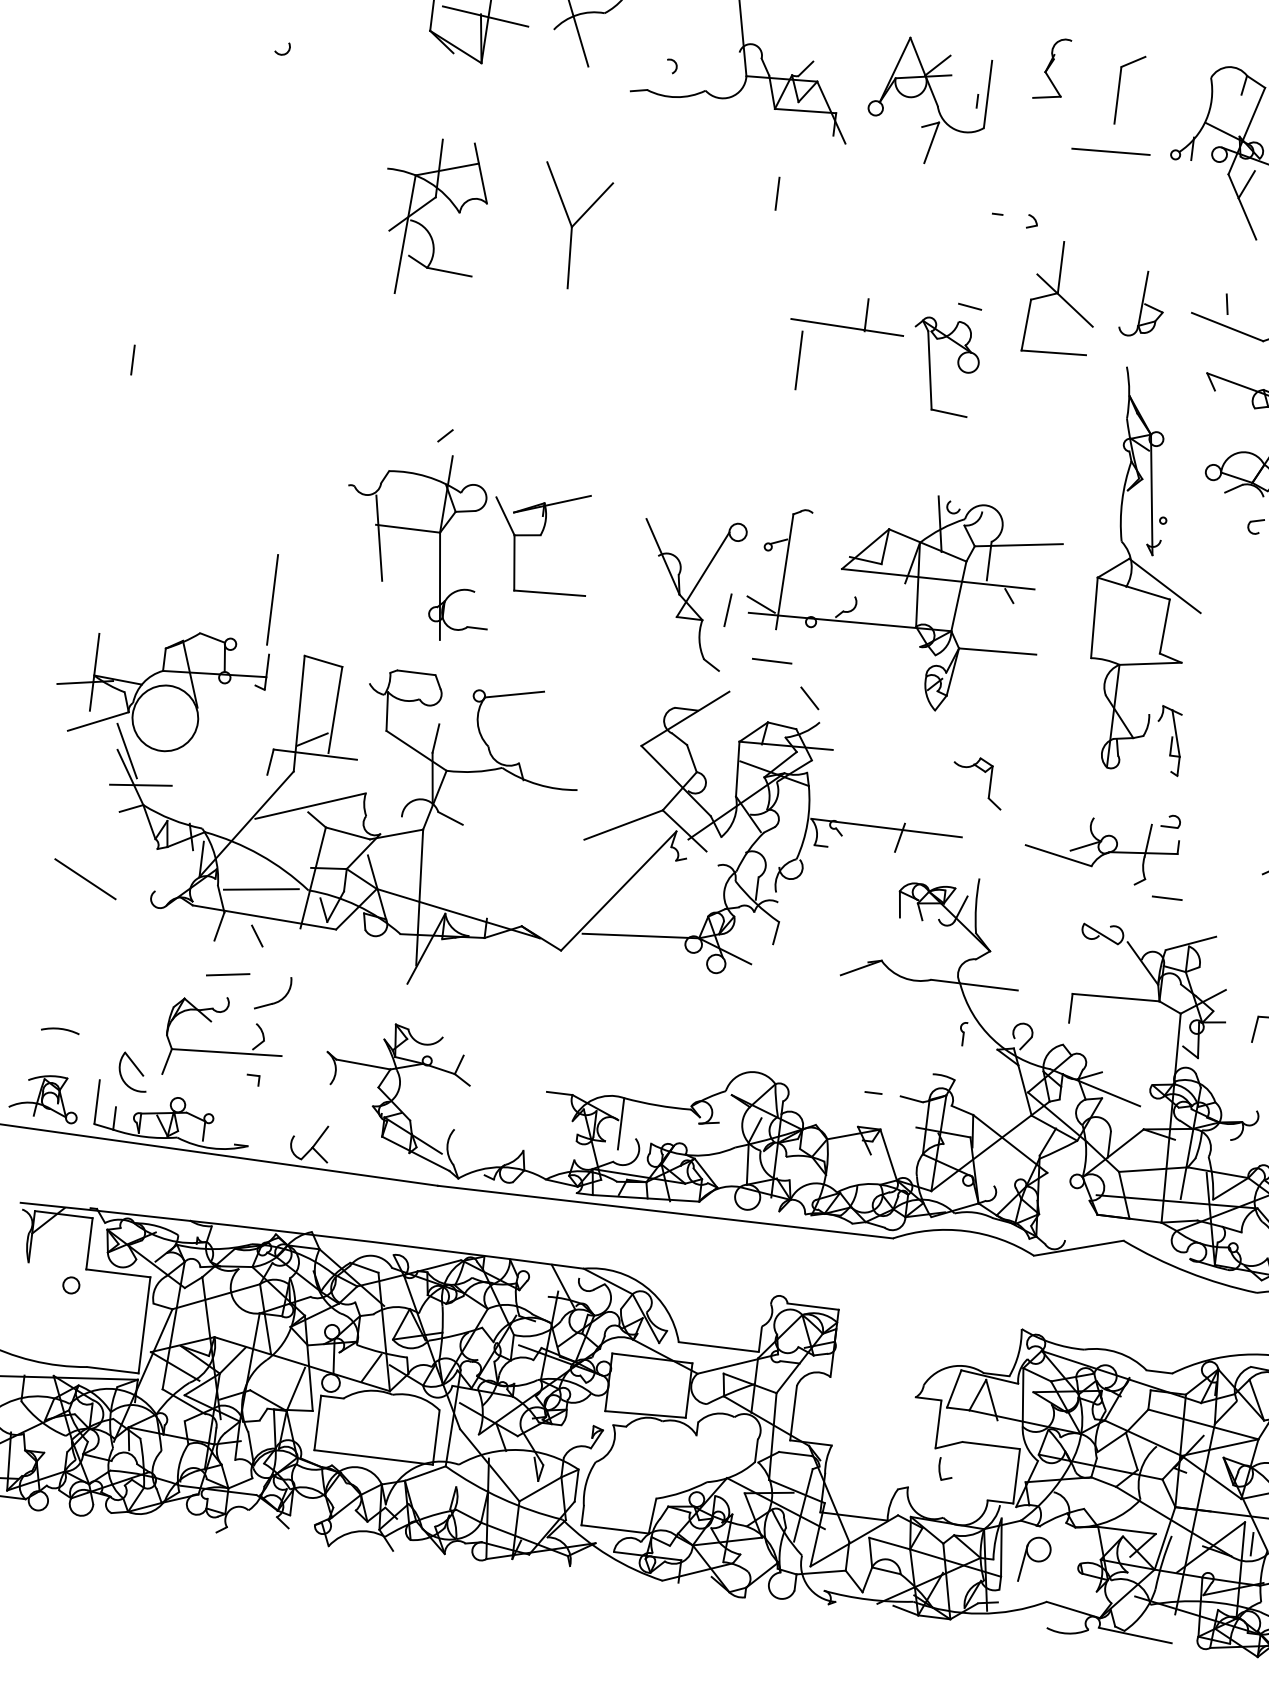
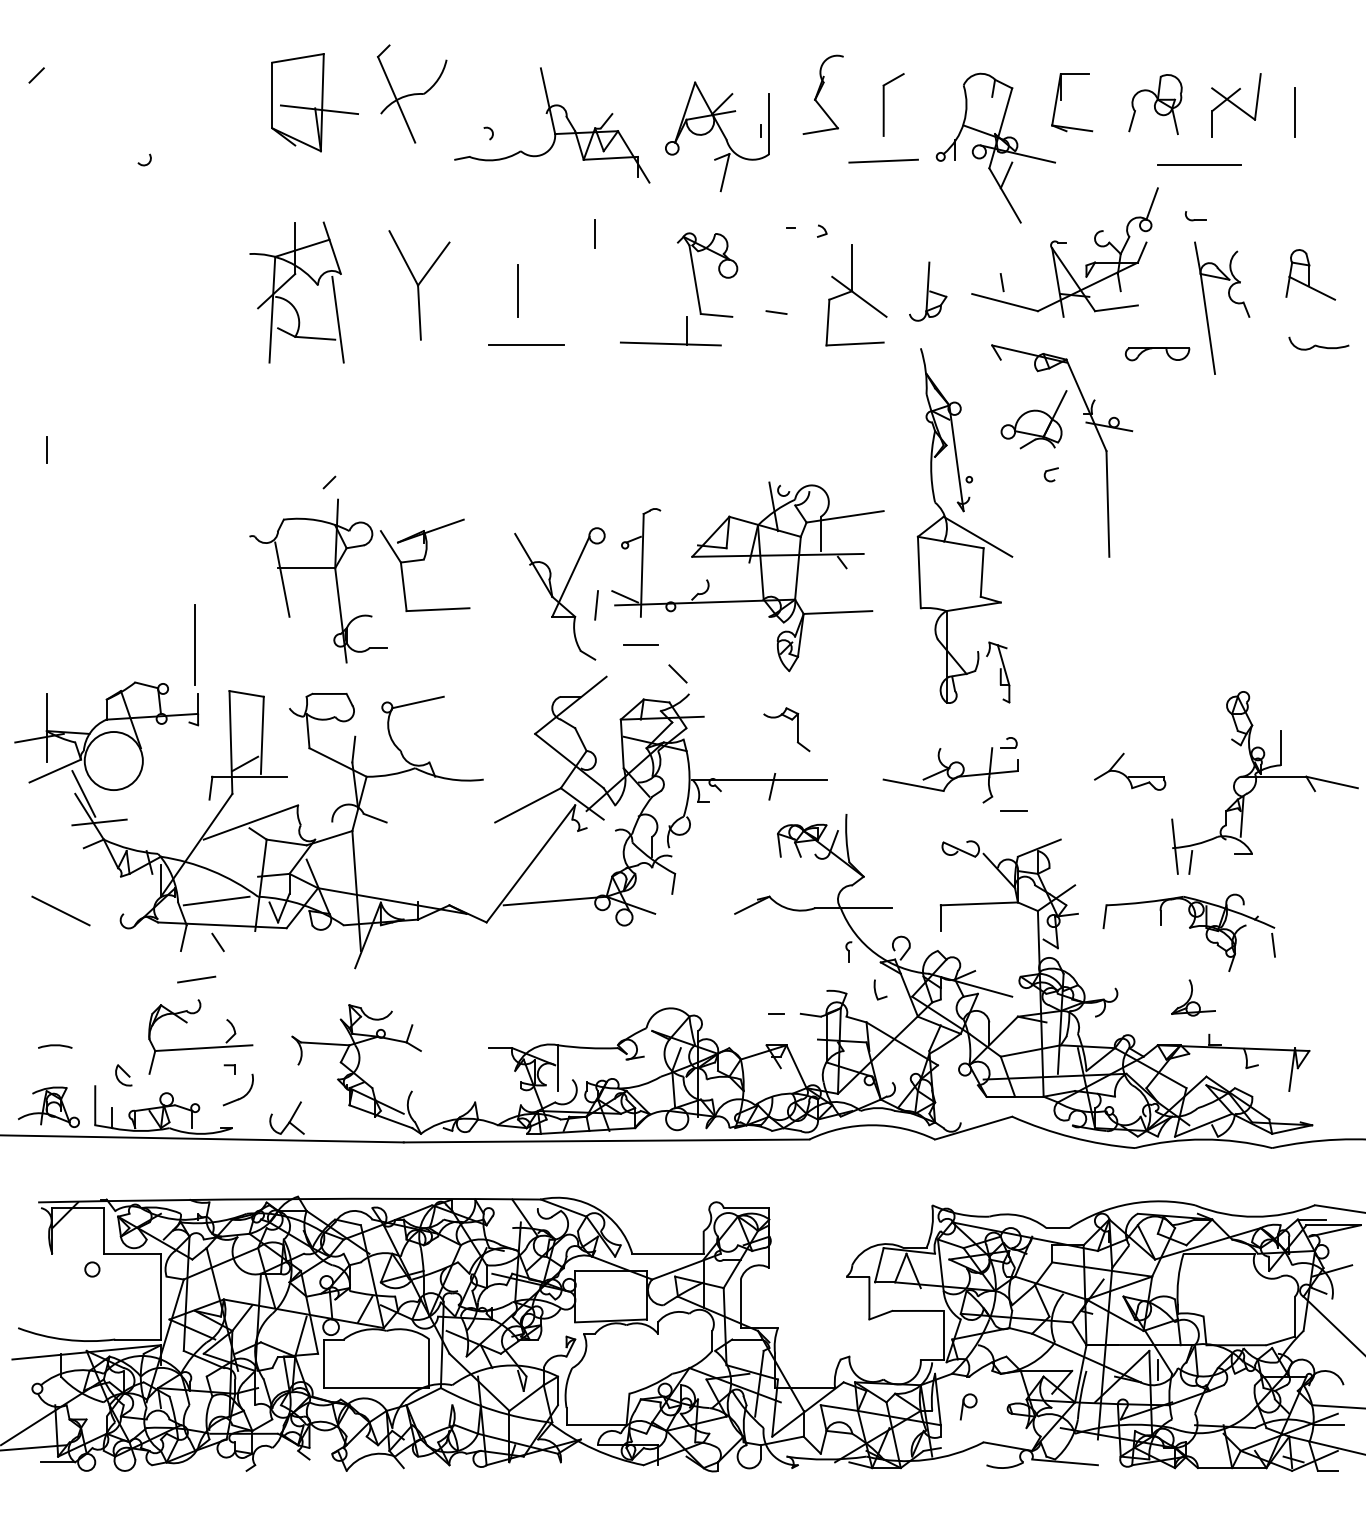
part: (1051, 68) -> (822, 94), size x1.43
line: (476, 254) -> (337, 319), added
line: (685, 309) -> (526, 345), added
line: (798, 359) -> (517, 290), moved
part: (957, 364) -> (718, 271), moved
part: (984, 772) -> (791, 720), moved
part: (278, 1000) -> (243, 1095), moved
part: (132, 1072) -> (123, 1075), size x0.62
part: (945, 1469) -> (880, 989), moved
part: (1034, 1559) -> (968, 1406), size x0.62

